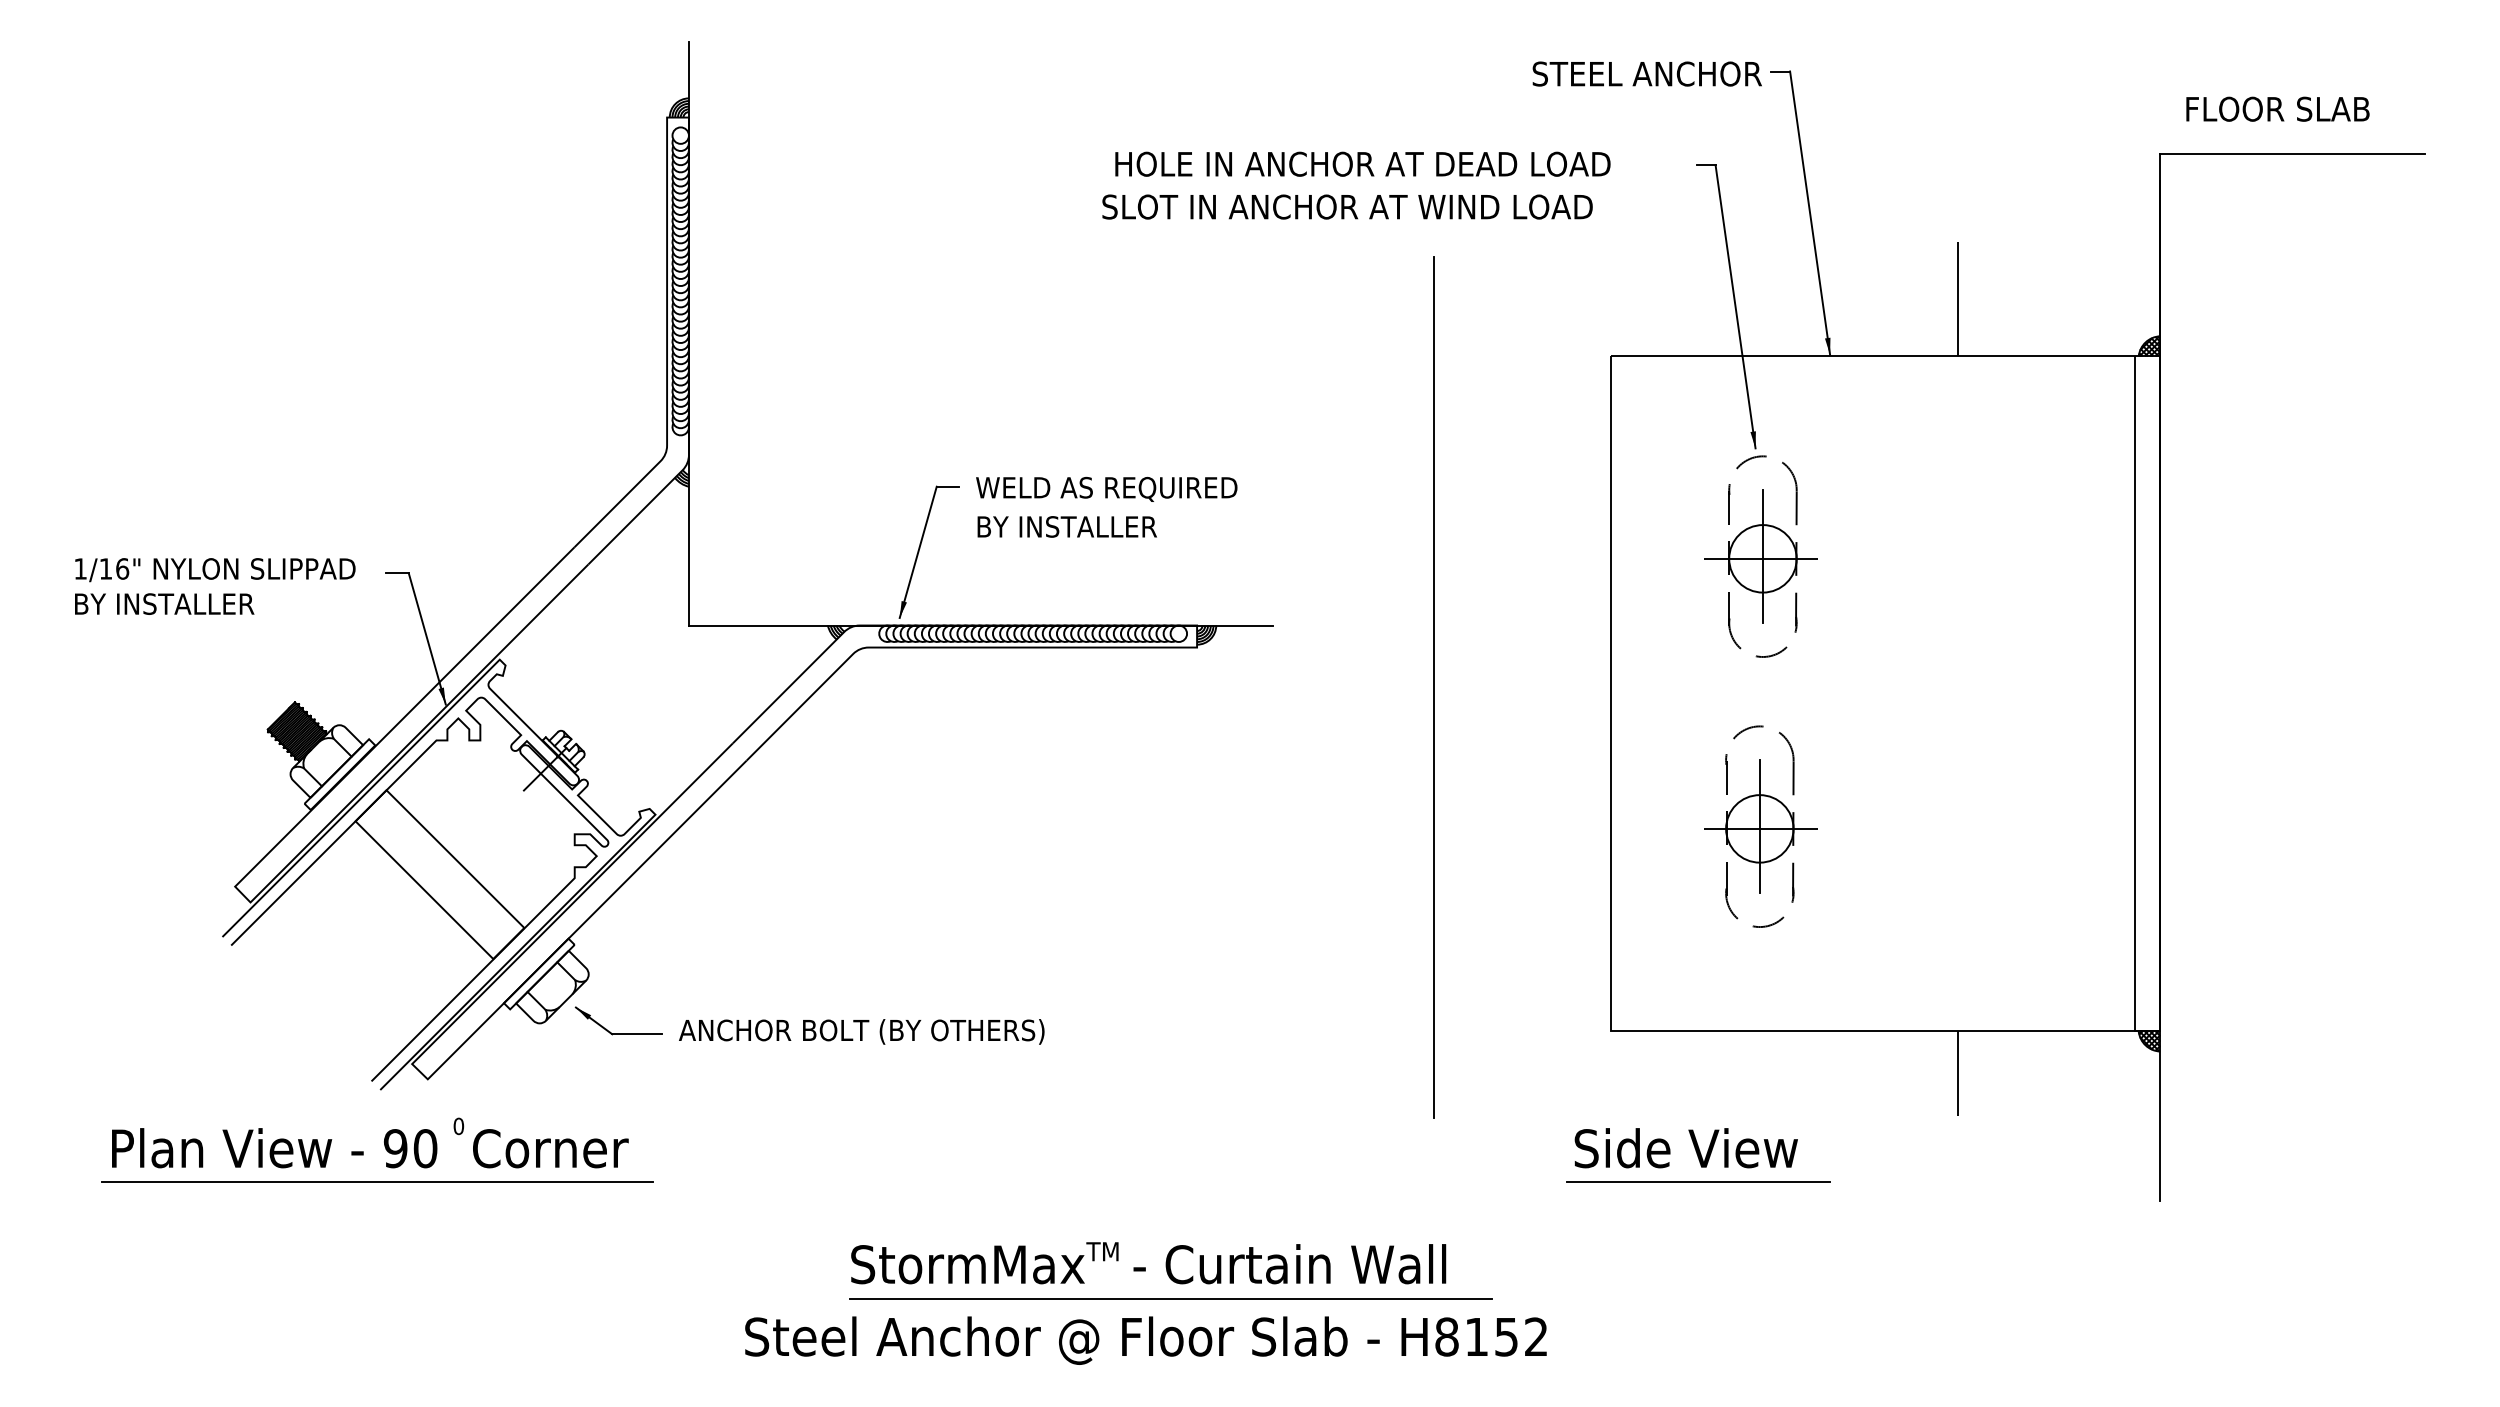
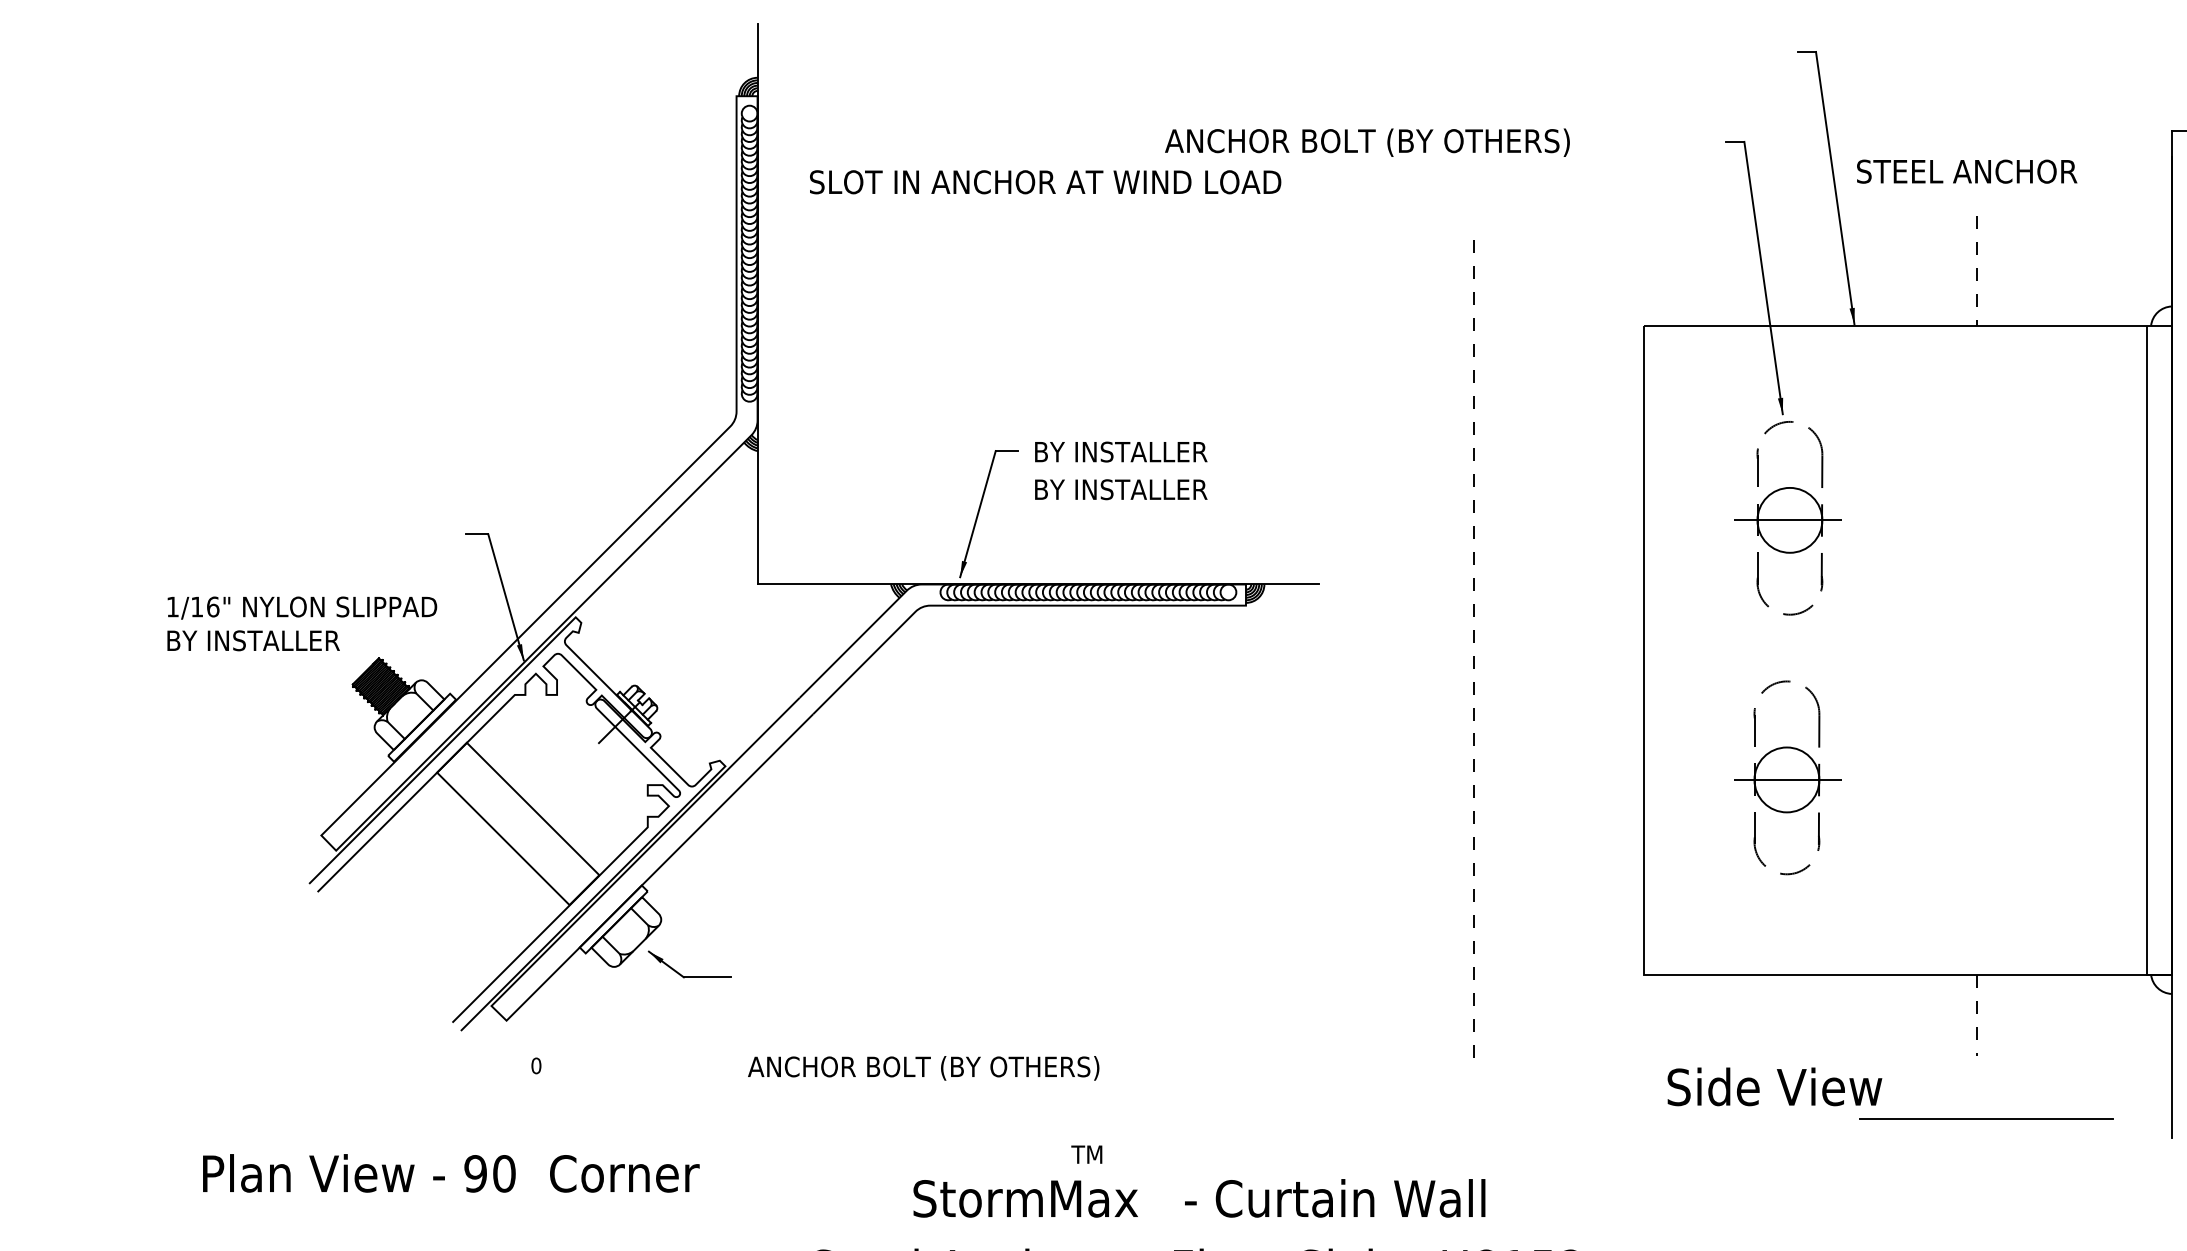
text: (1646, 73) -> (1966, 171), moved
text: (1361, 165) -> (1404, 142), HOLE IN ANCHOR AT DEAD LOAD -> ANCHOR BOLT (BY OTHERS)
text: (1347, 206) -> (1045, 181), moved
line: (1957, 299) -> (1976, 271), solid -> dashed
hatch: (2149, 346) -> (2161, 316), removed
text: (1106, 488) -> (1158, 452), WELD AS REQUIRED -> BY INSTALLER
line: (1762, 556) -> (1789, 518), removed
text: (215, 586) -> (302, 623), moved
line: (1434, 687) -> (1474, 644), solid -> dashed
line: (1759, 826) -> (1786, 777), removed
text: (861, 1031) -> (923, 1067), moved
hatch: (2149, 1041) -> (2161, 984), removed
line: (1957, 1074) -> (1976, 1016), solid -> dashed
text: (370, 1148) -> (451, 1173), moved
text: (1685, 1148) -> (1774, 1087), moved
line: (1698, 1181) -> (1986, 1118), moved
line: (377, 1182) -> (458, 1119), removed
text: (1102, 1251) -> (1086, 1154), moved
line: (1170, 1299) -> (1220, 1232), removed

